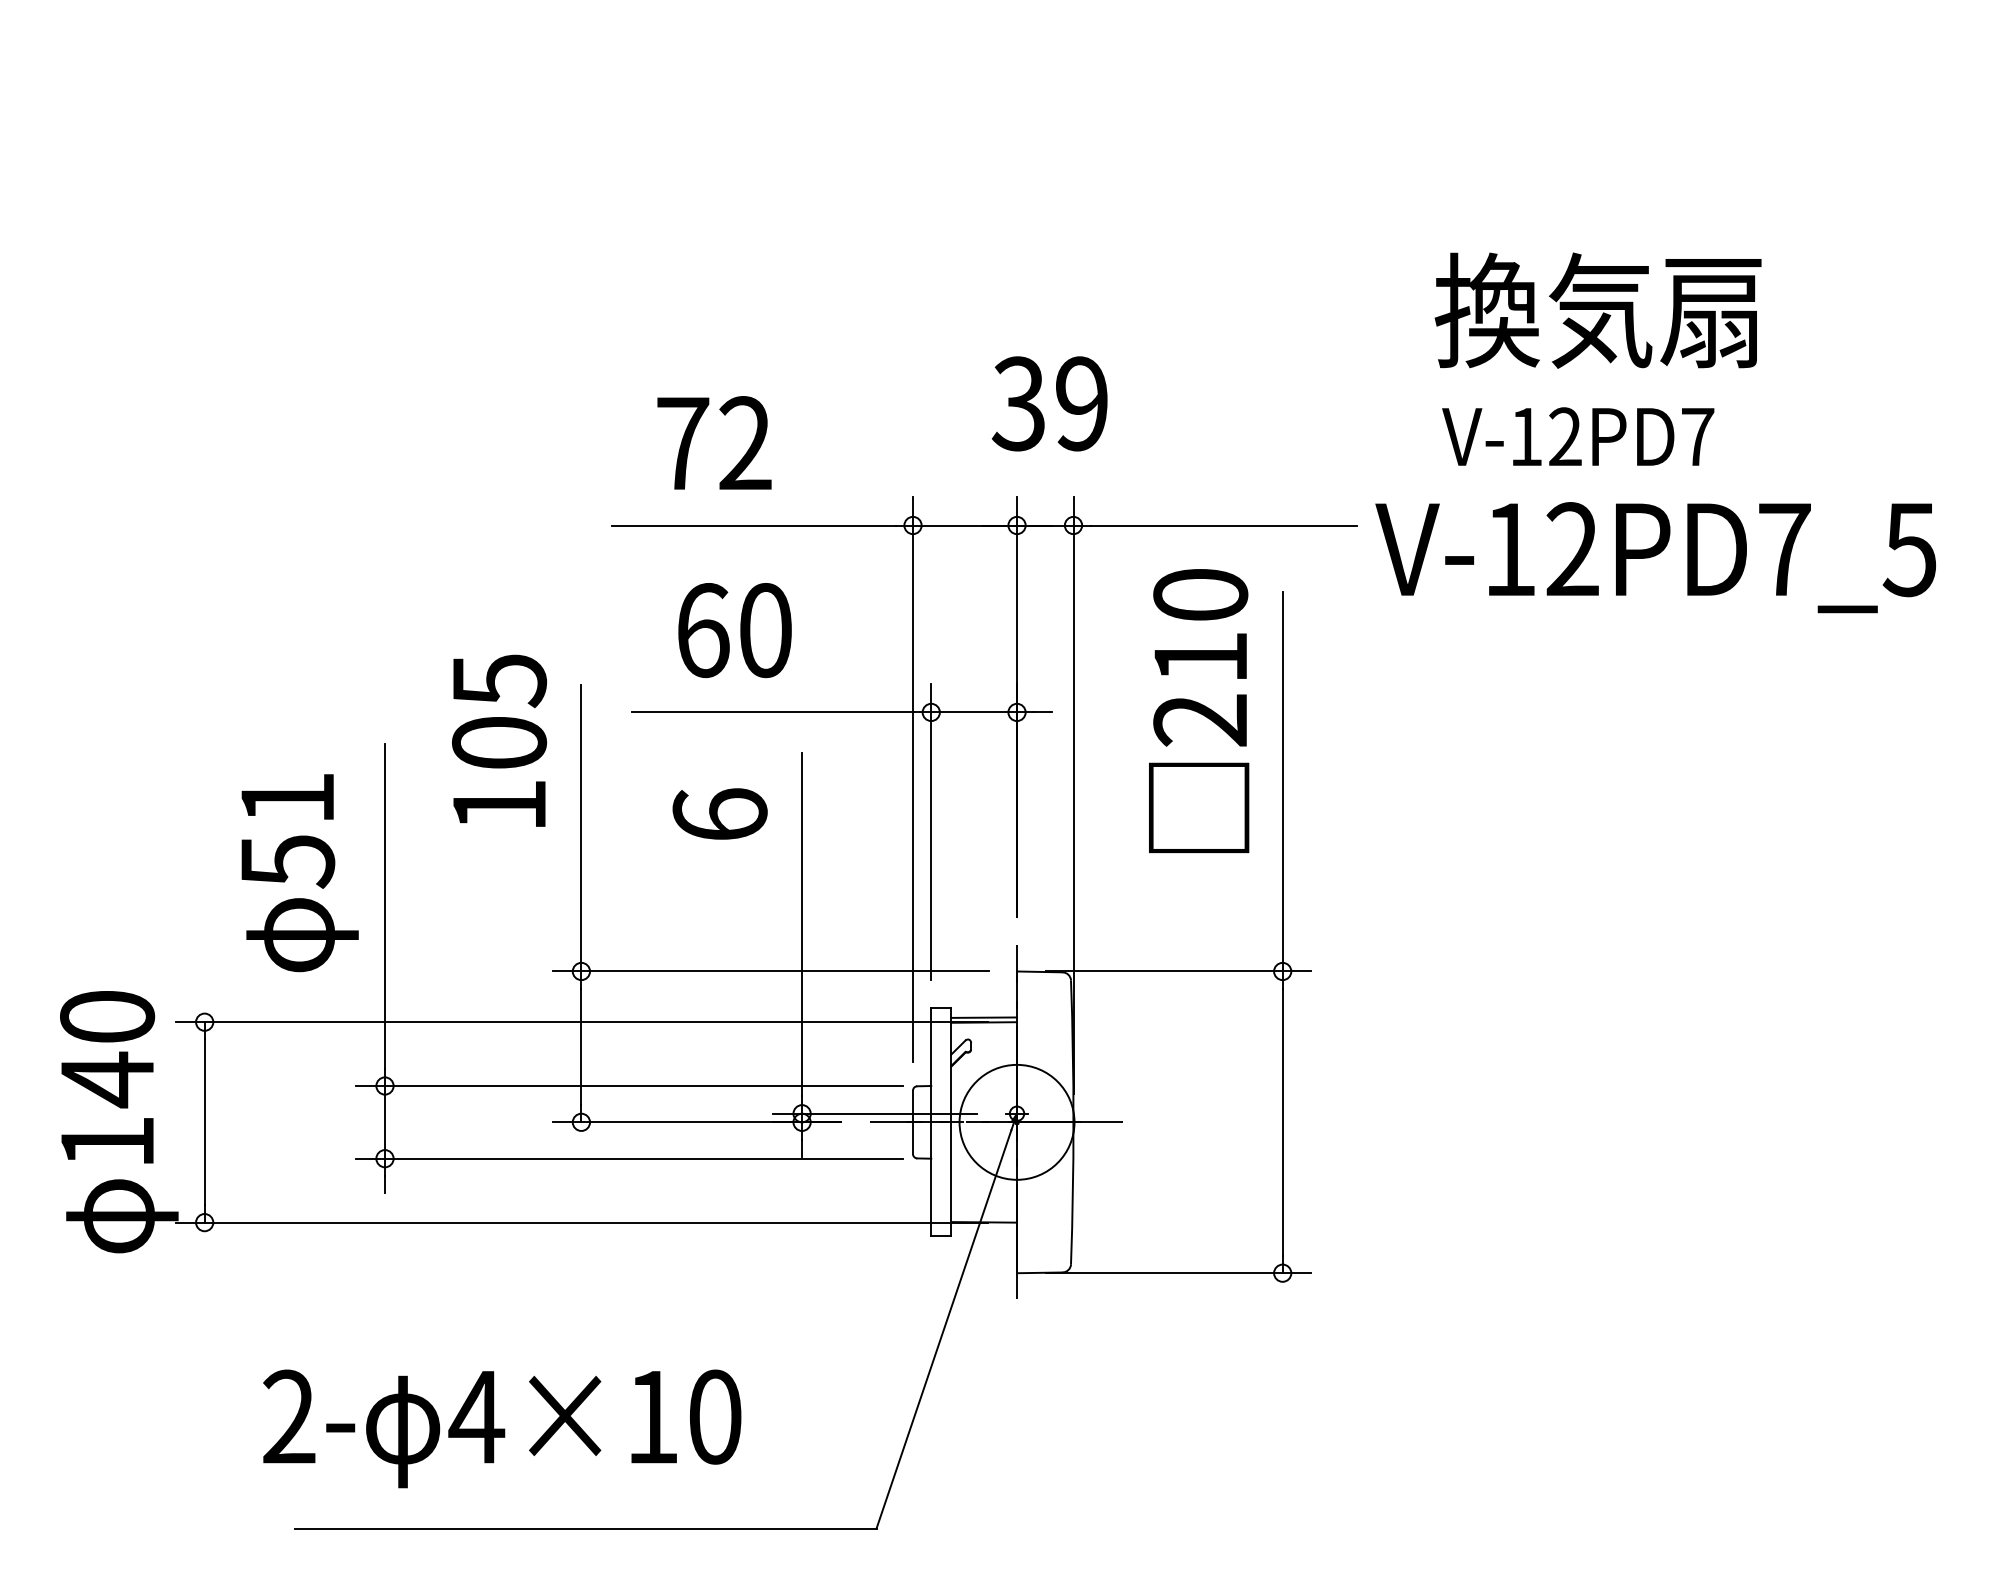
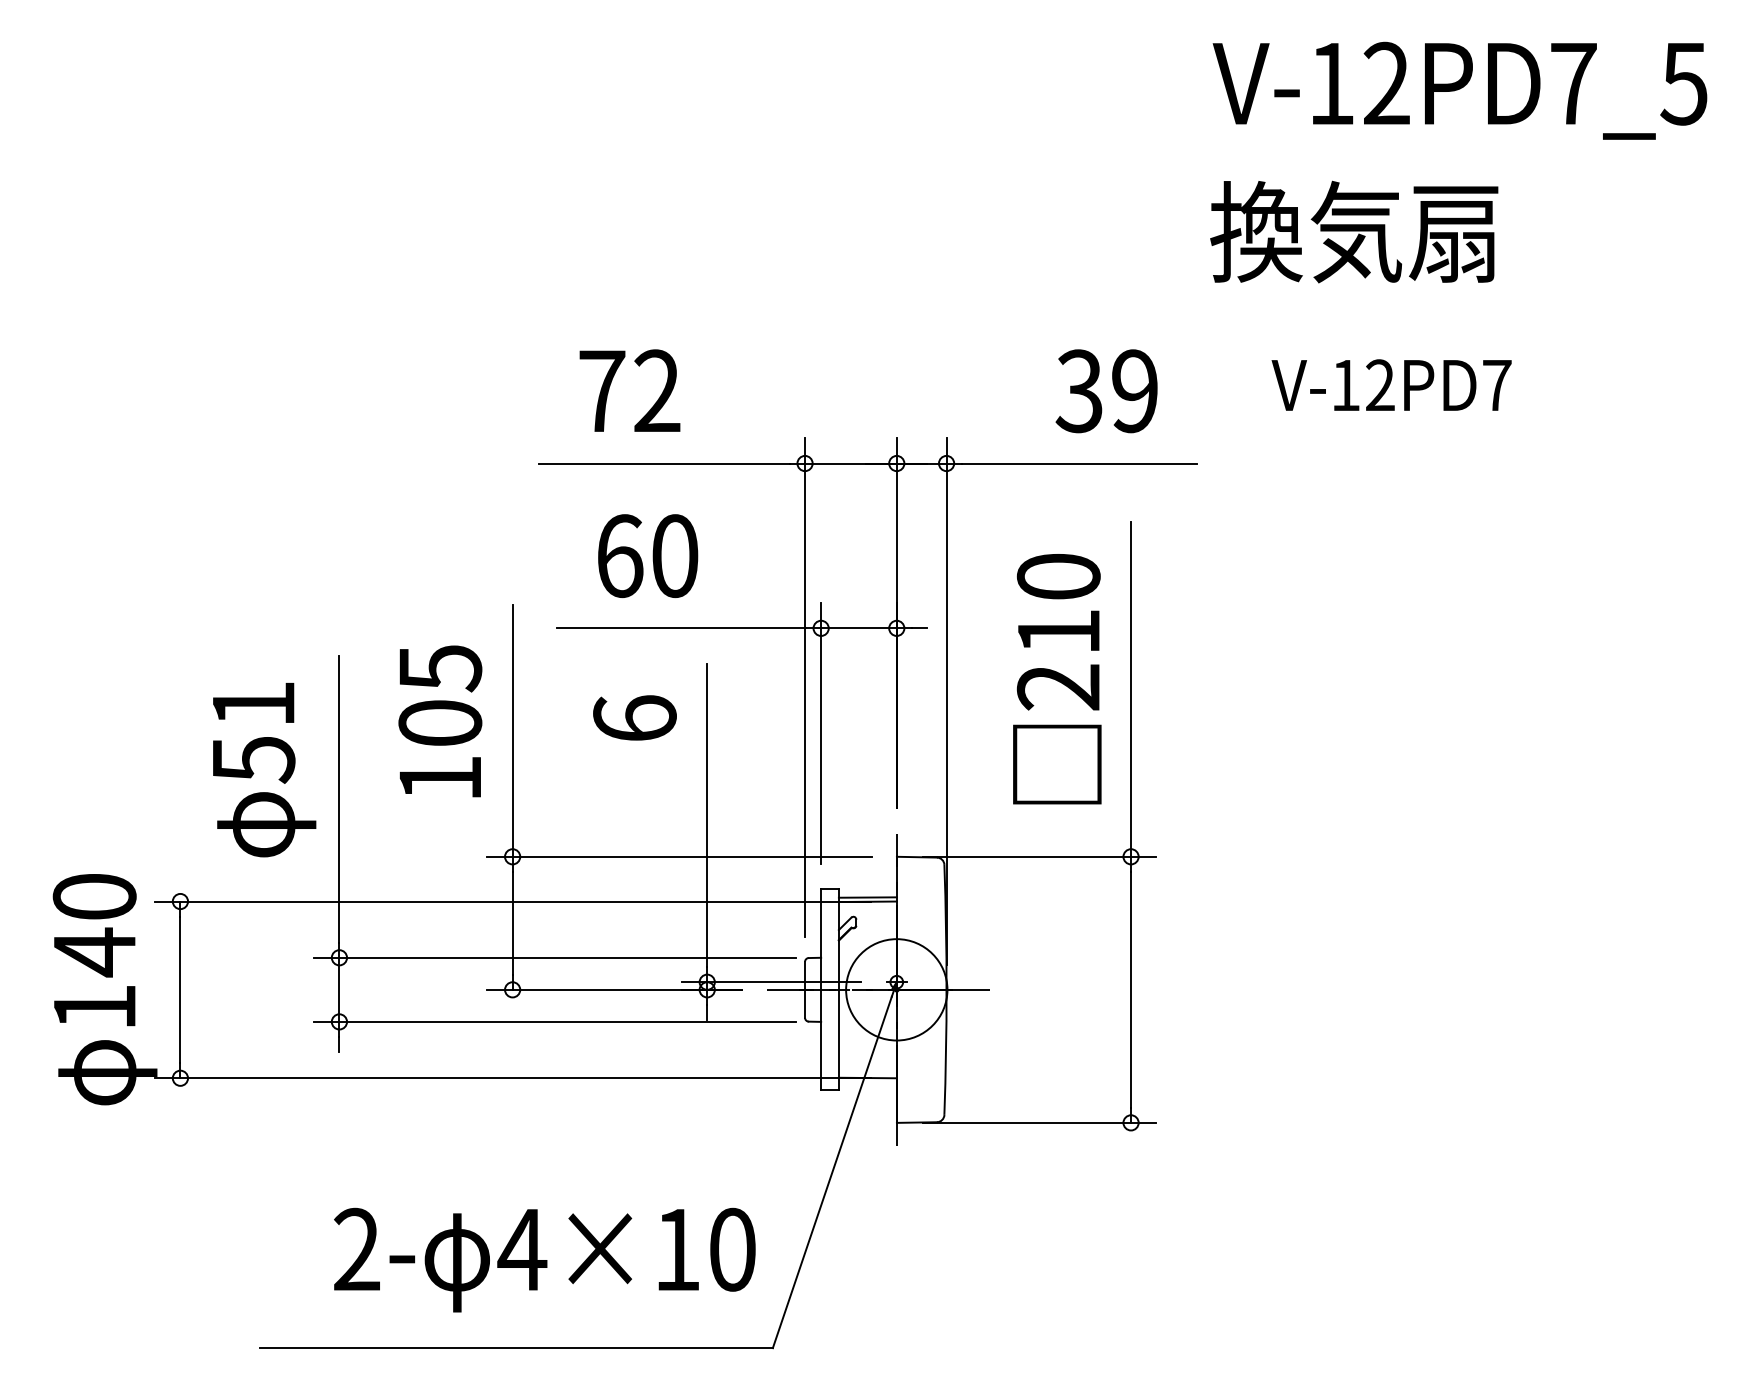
text: (1598, 310) -> (1354, 231), moved
text: (1049, 404) -> (1106, 391), moved
text: (1655, 557) -> (1459, 90), moved
text: (1199, 711) -> (1057, 679), moved
text: (499, 740) -> (440, 721), moved
text: (501, 1428) -> (544, 1259), moved

